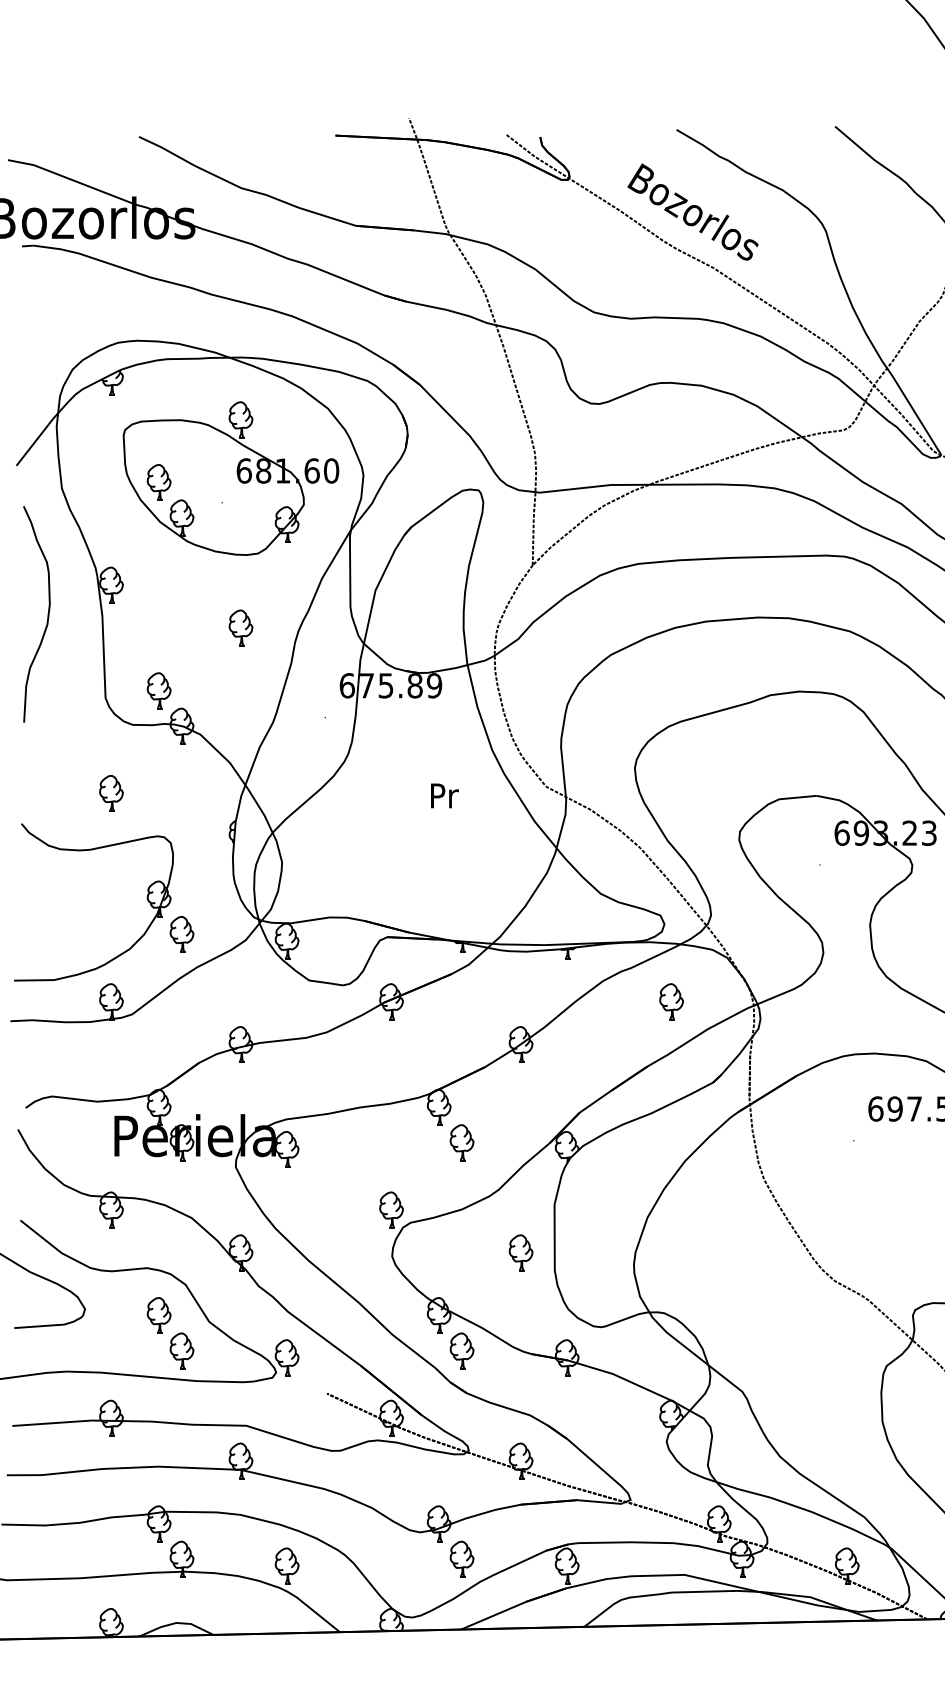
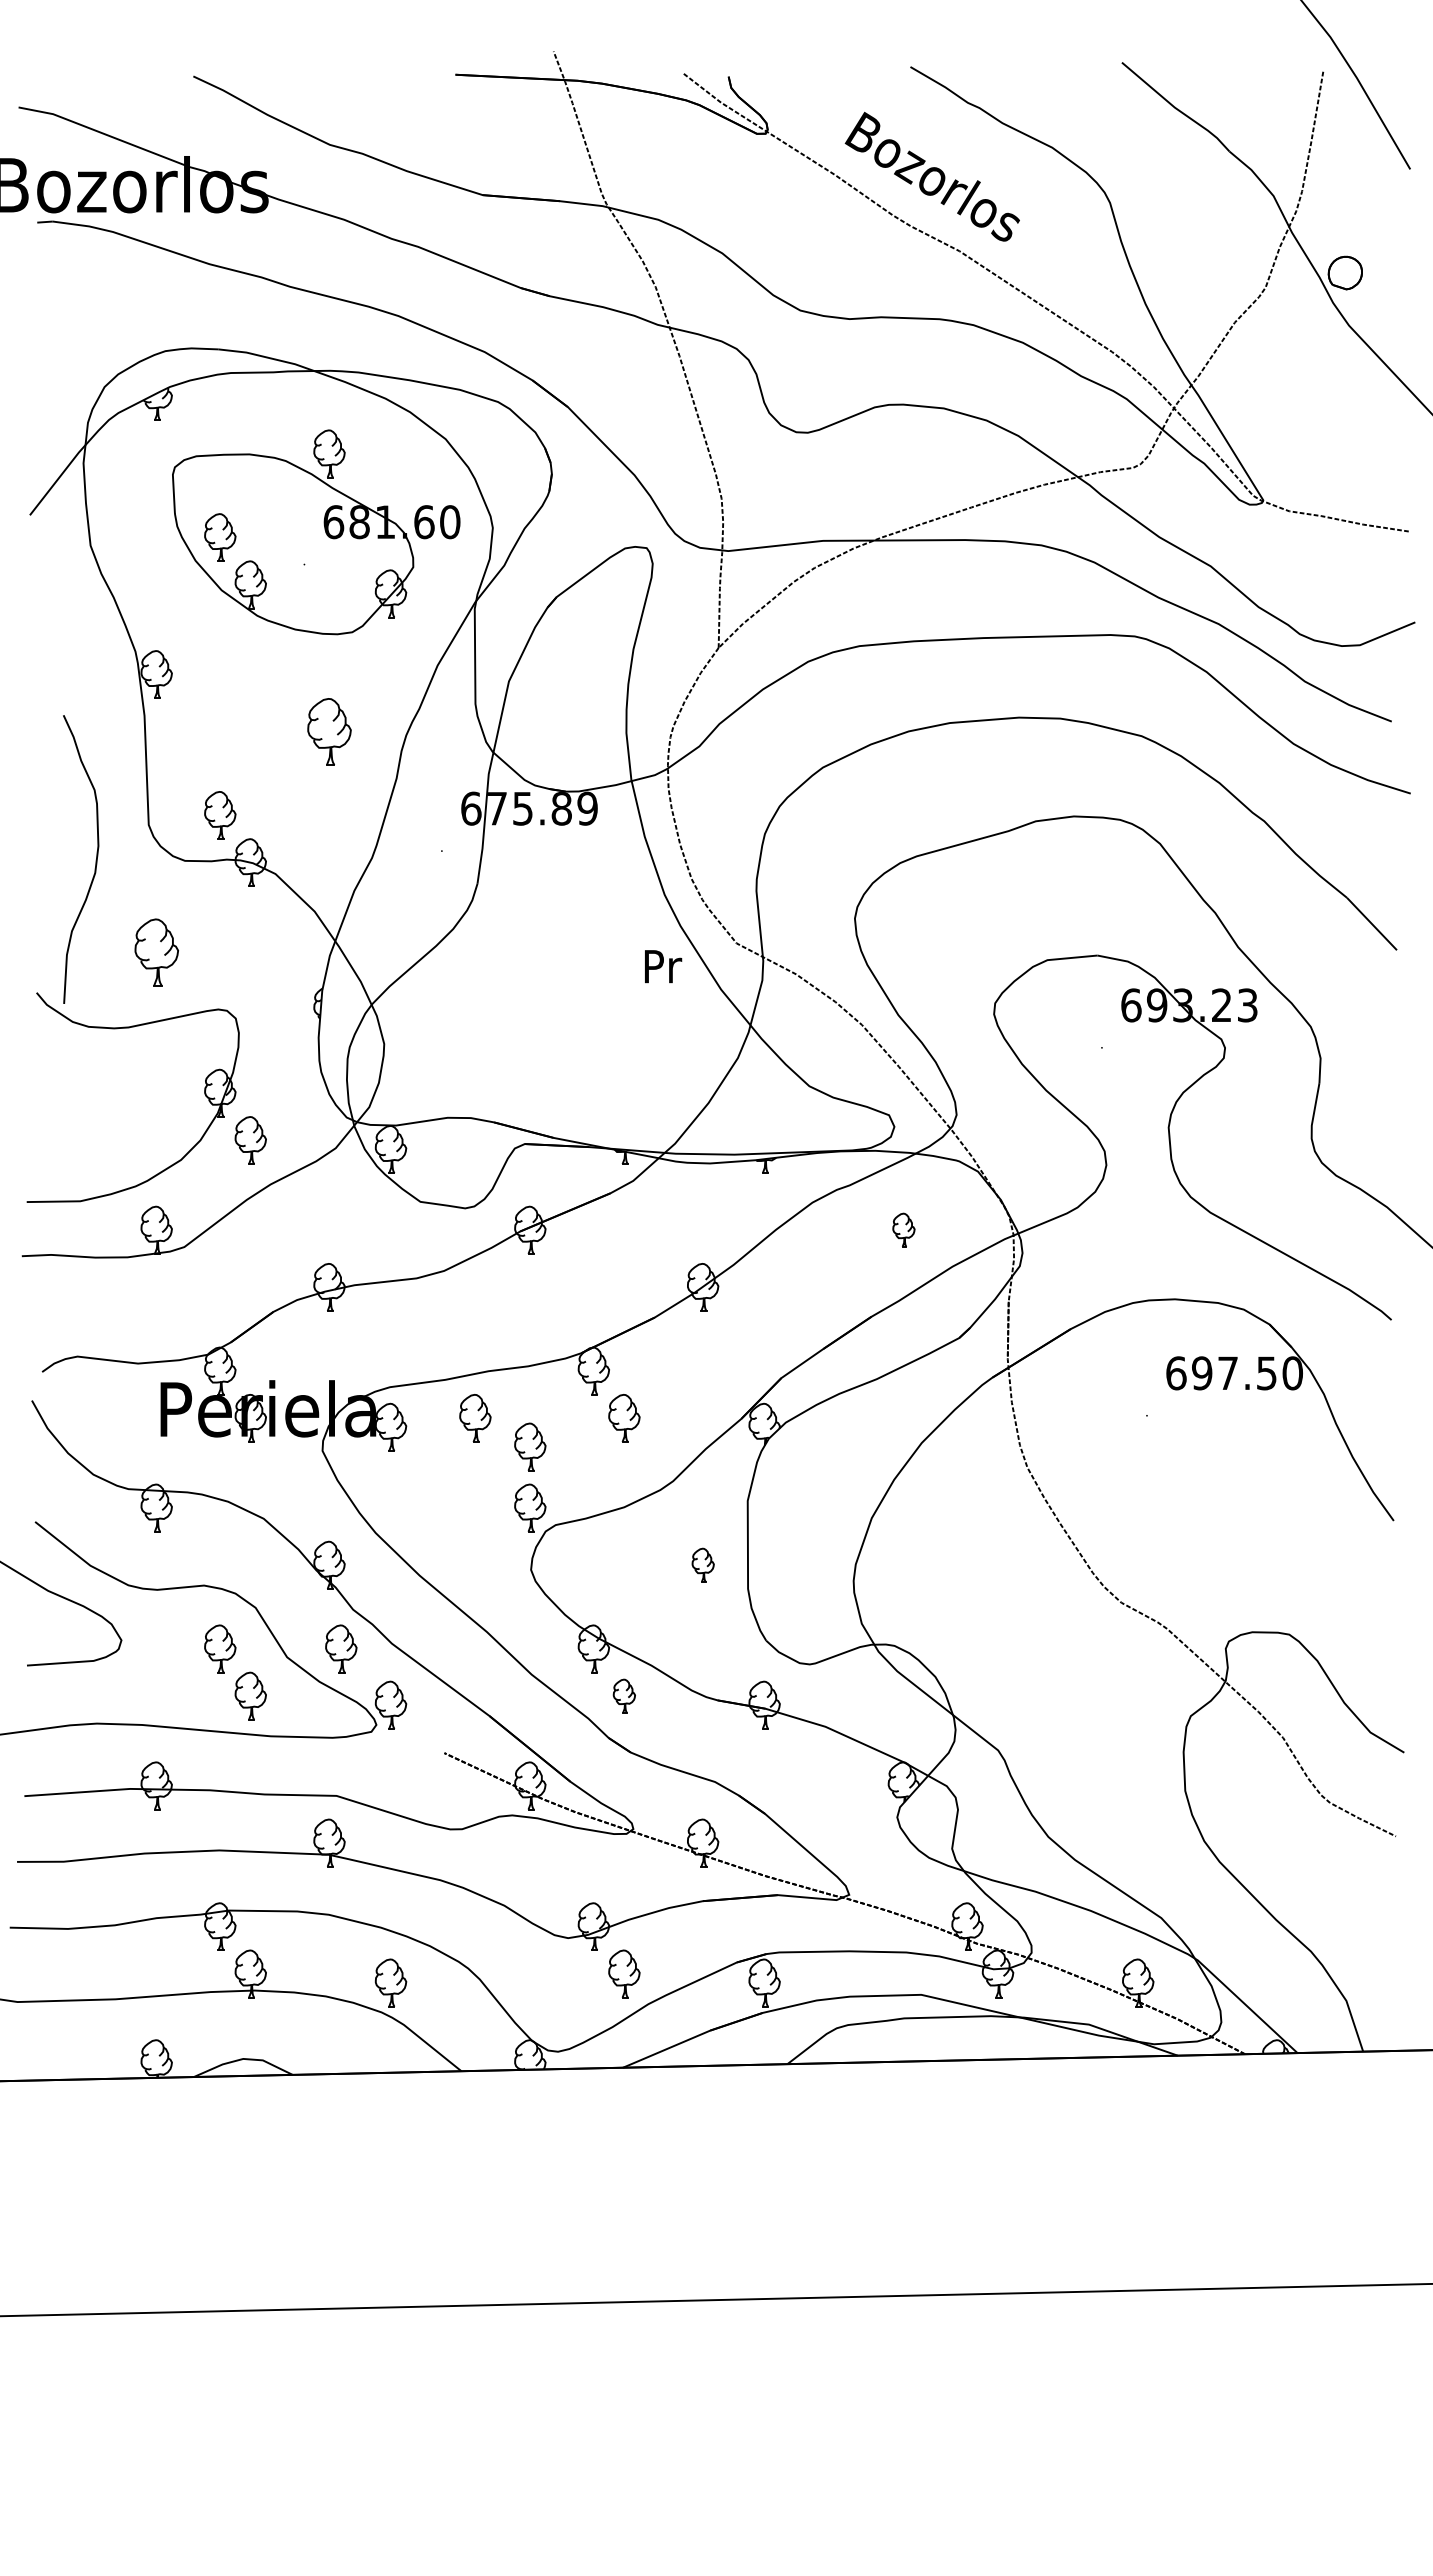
curve: (47, 615) -> (95, 860), moved
part: (241, 627) -> (329, 731), size x1.4
part: (111, 793) -> (156, 952), size x1.4
text: (444, 795) -> (663, 966), moved
part: (671, 1001) -> (903, 1229), size x0.7
part: (350, 1142) -> (475, 1418), added
part: (391, 1163) -> (530, 1446), added
part: (521, 1252) -> (703, 1564), size x0.7
part: (250, 1315) -> (341, 1648), added
part: (462, 1350) -> (624, 1695), size x0.7

